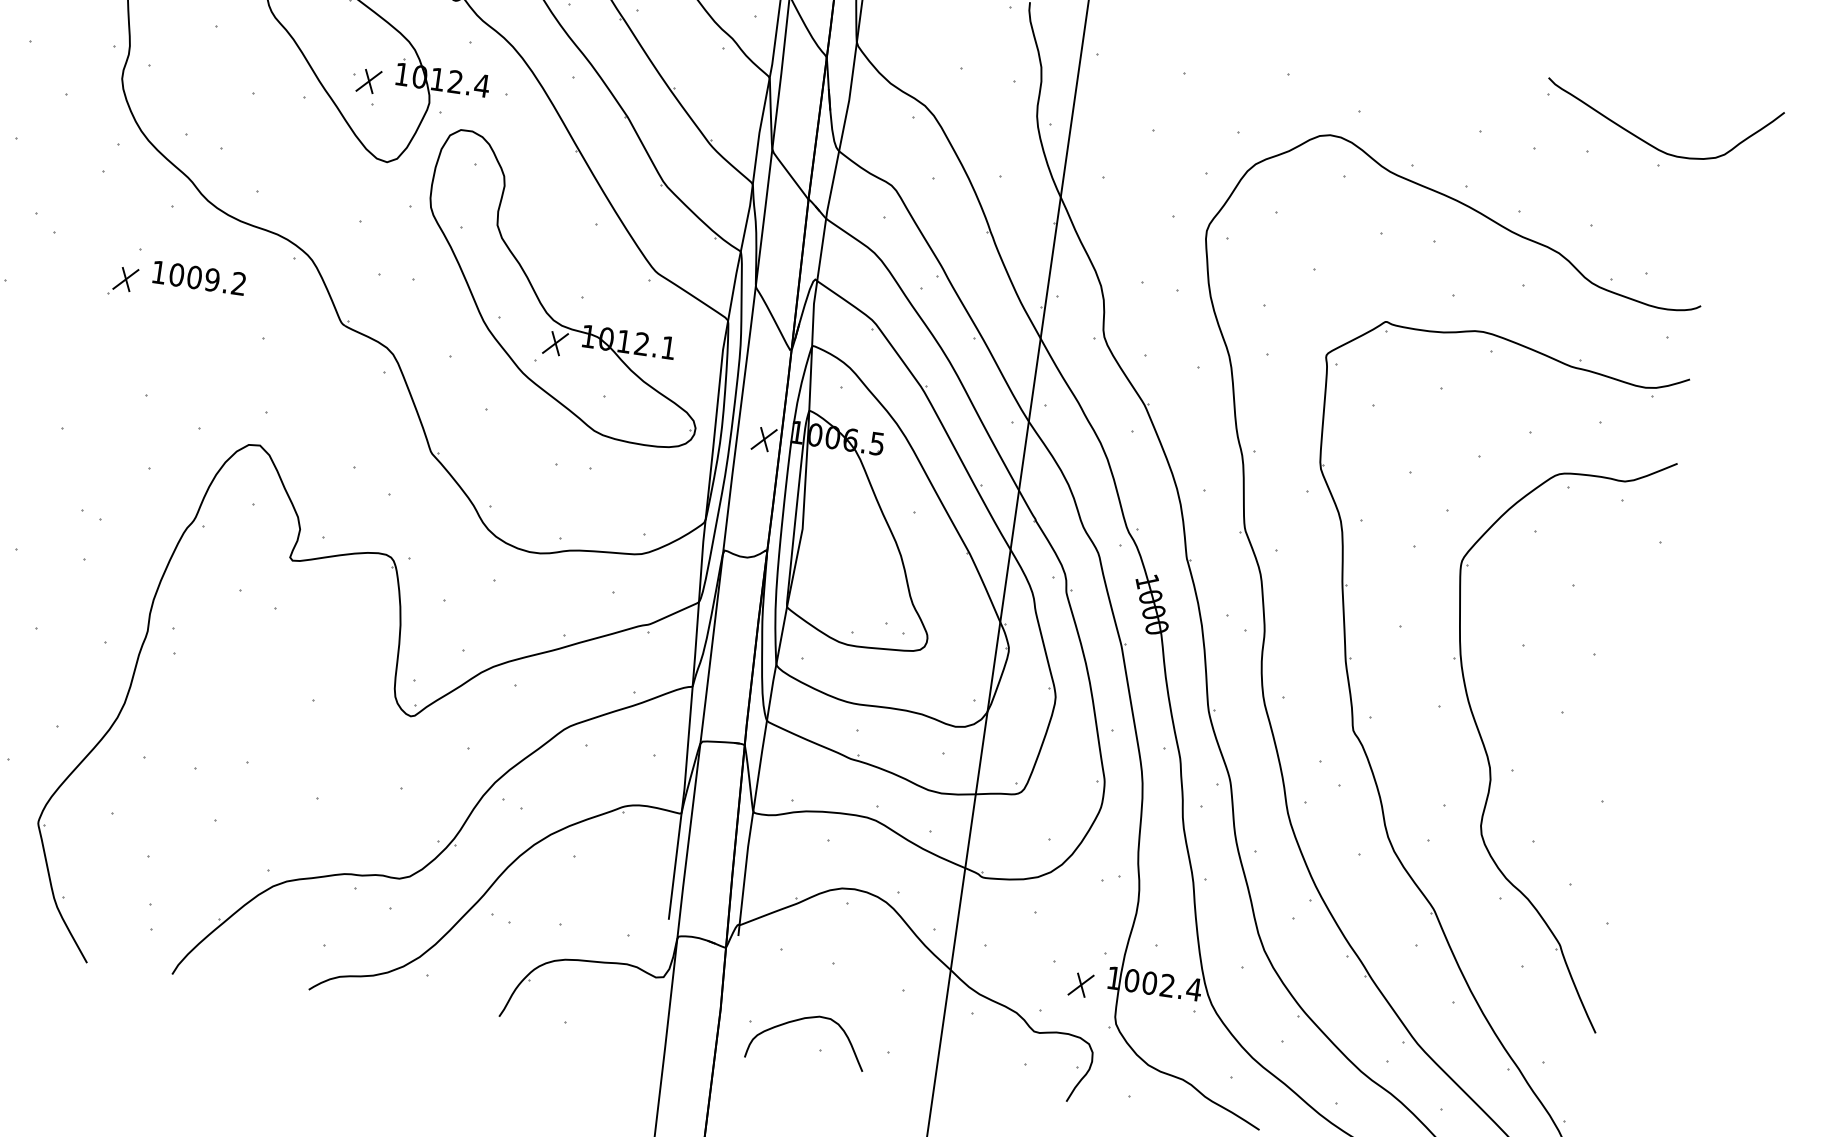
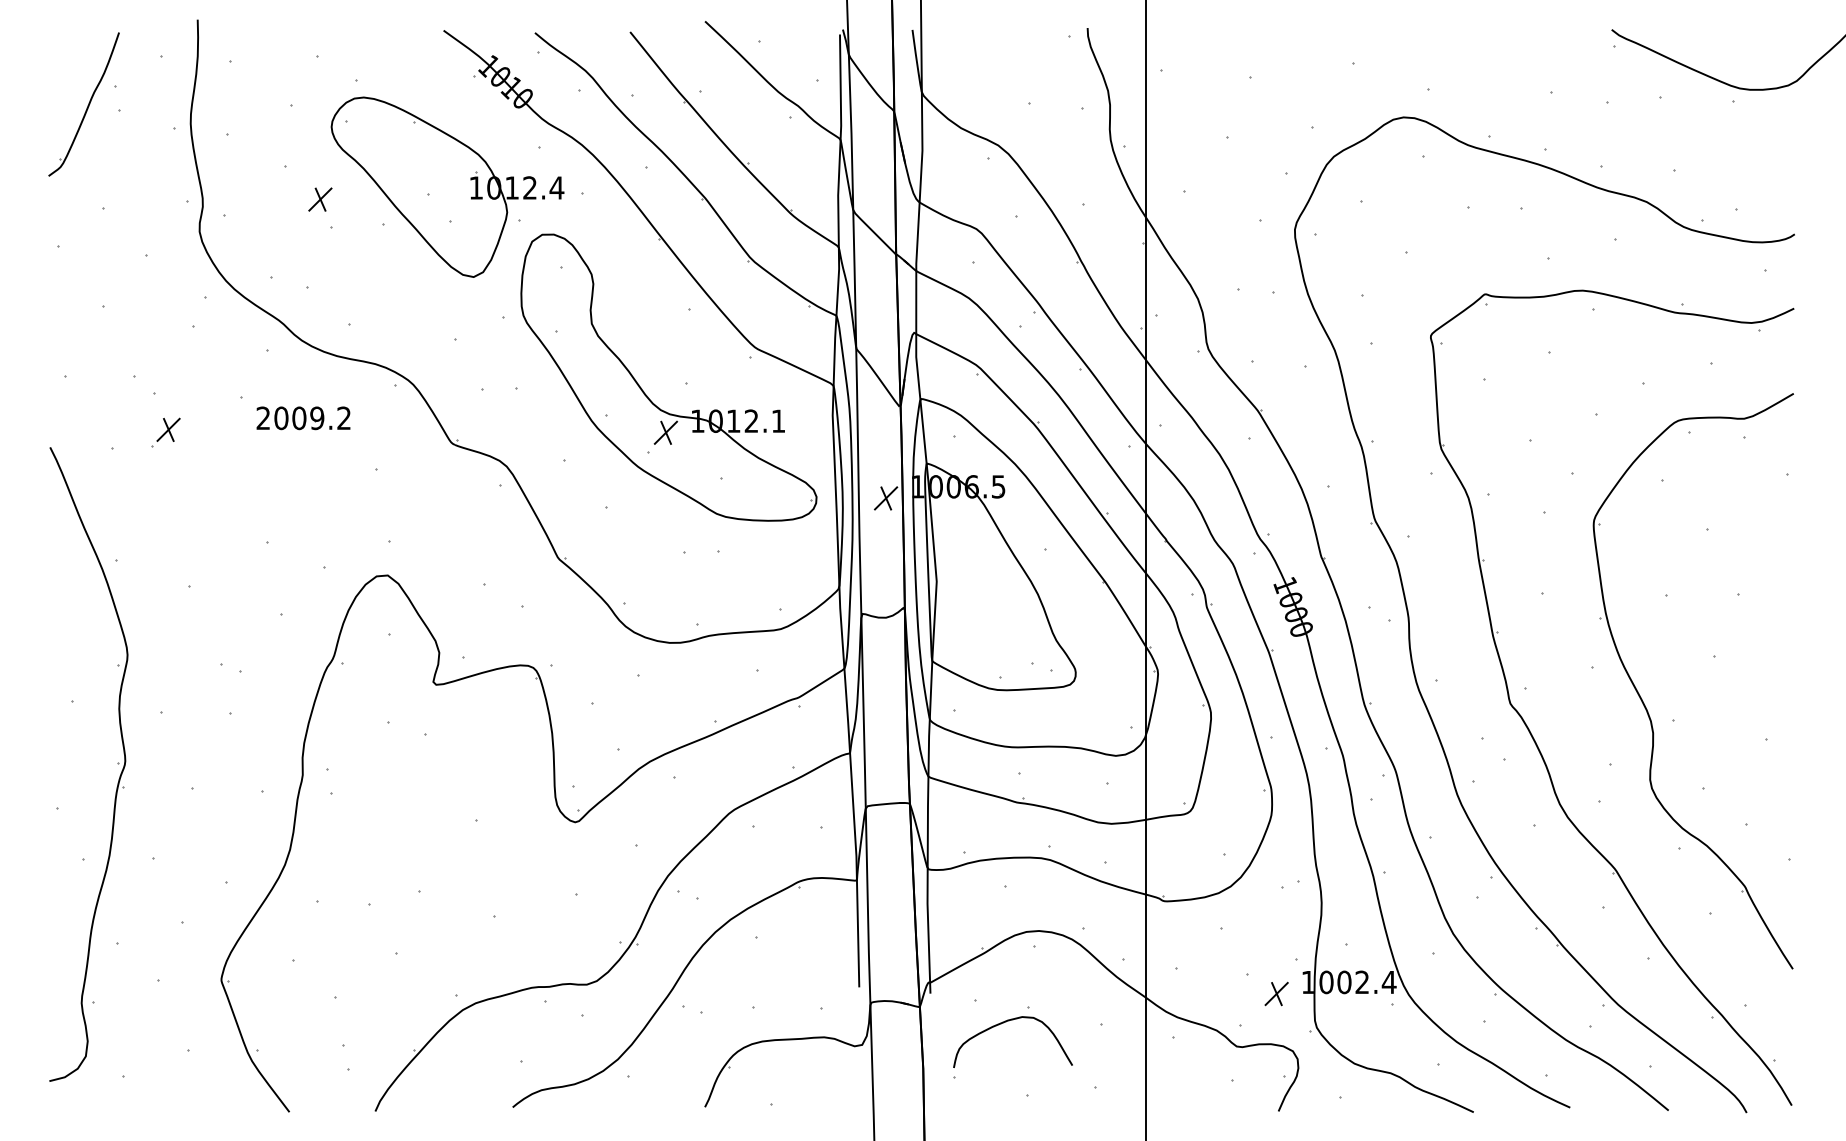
part: (369, 81) -> (320, 199), moved
text: (158, 271) -> (262, 417), 1009.2 -> 2009.2
part: (122, 281) -> (165, 432), moved
curve: (803, 1019) -> (1006, 1022), moved

